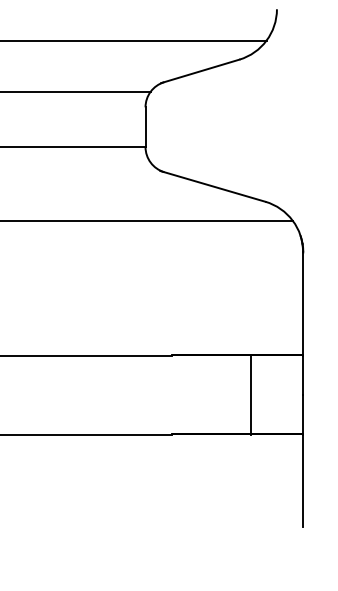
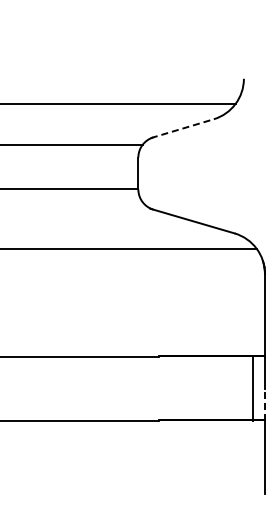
line: (200, 71) -> (182, 128), solid -> dashed
line: (250, 394) -> (252, 388), moved
line: (303, 414) -> (265, 404), solid -> dashed

